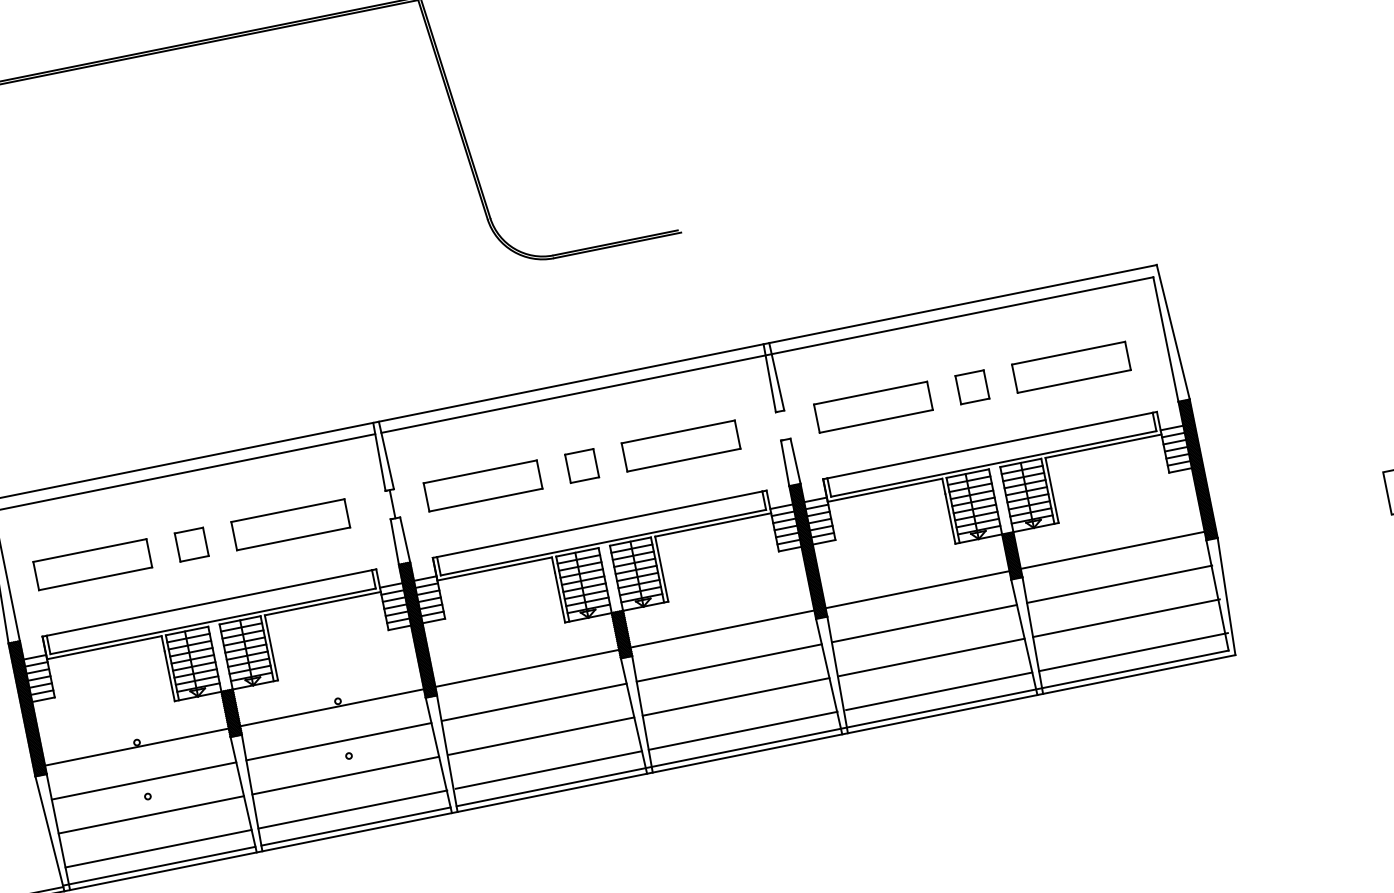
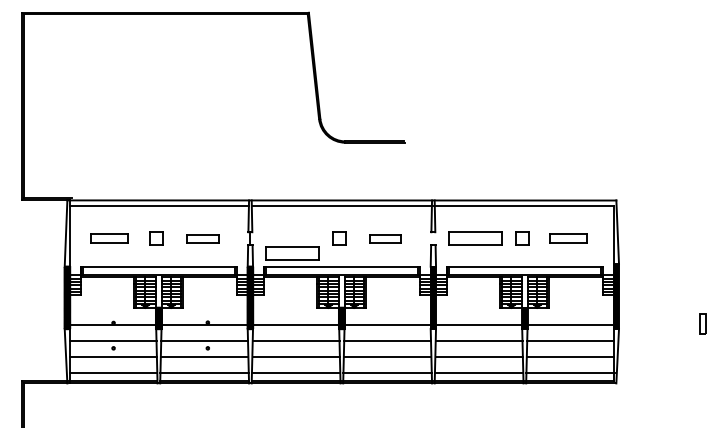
part: (1071, 366) -> (568, 238), size x0.7
part: (680, 445) -> (385, 238), size x0.6
part: (482, 485) -> (292, 253), moved
part: (290, 524) -> (202, 238), size x0.6
part: (91, 564) -> (109, 238), size x0.7

